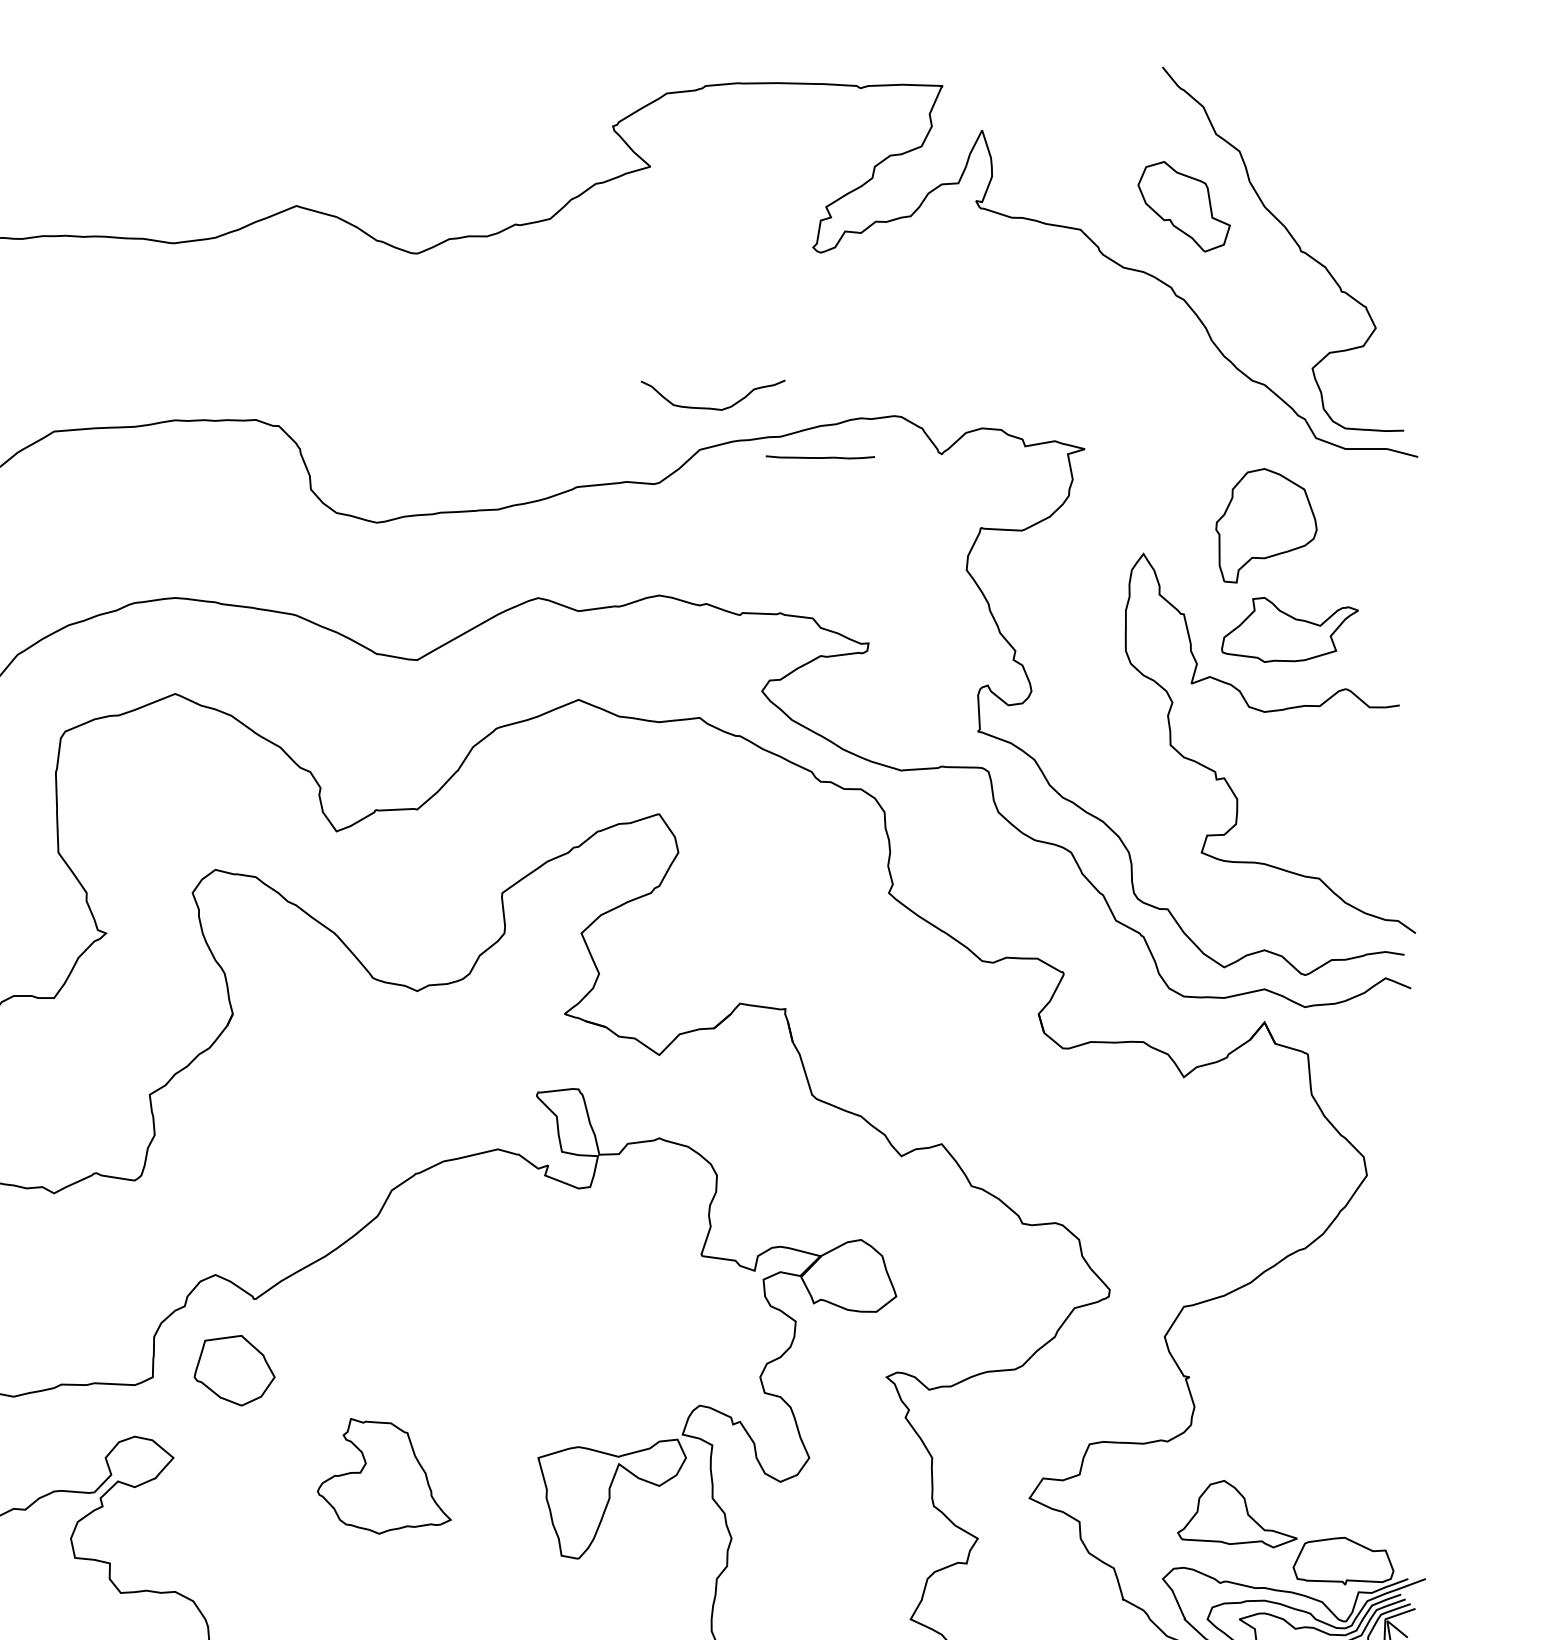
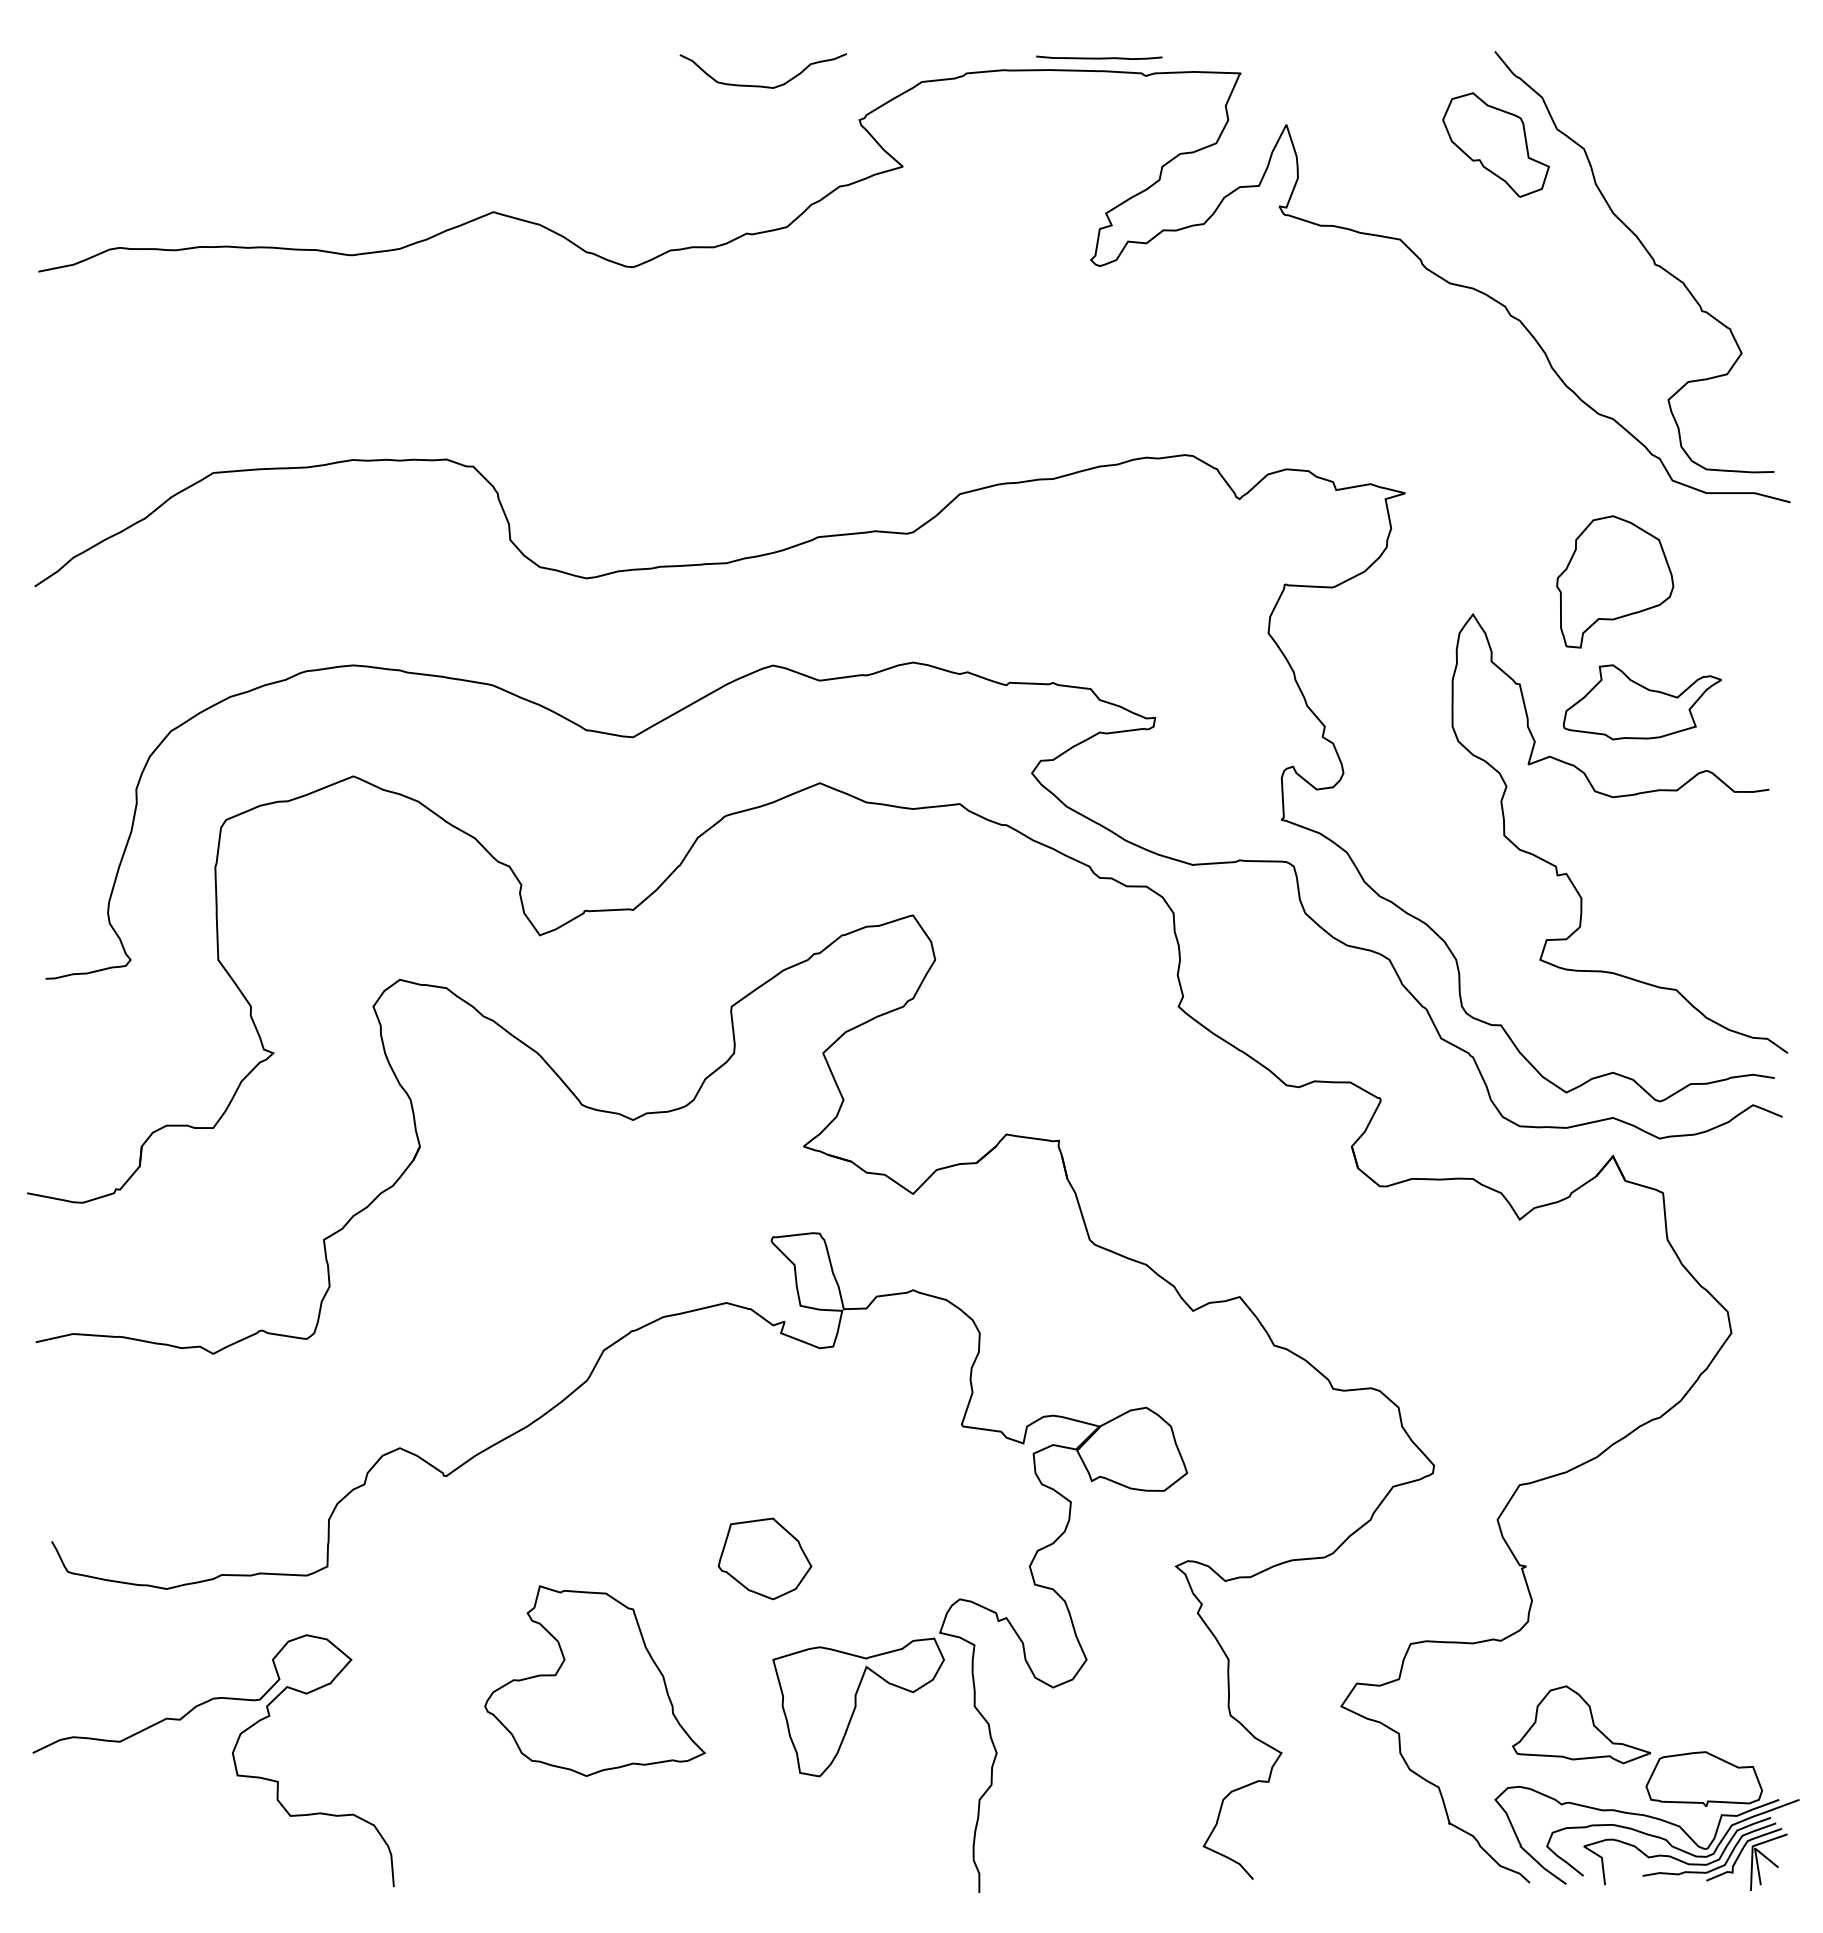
part: (1183, 206) -> (1495, 144), moved
curve: (712, 407) -> (762, 85), moved
curve: (820, 457) -> (1099, 57), moved
part: (234, 1370) -> (764, 1558), moved
part: (384, 1475) -> (595, 1680), size x1.43

